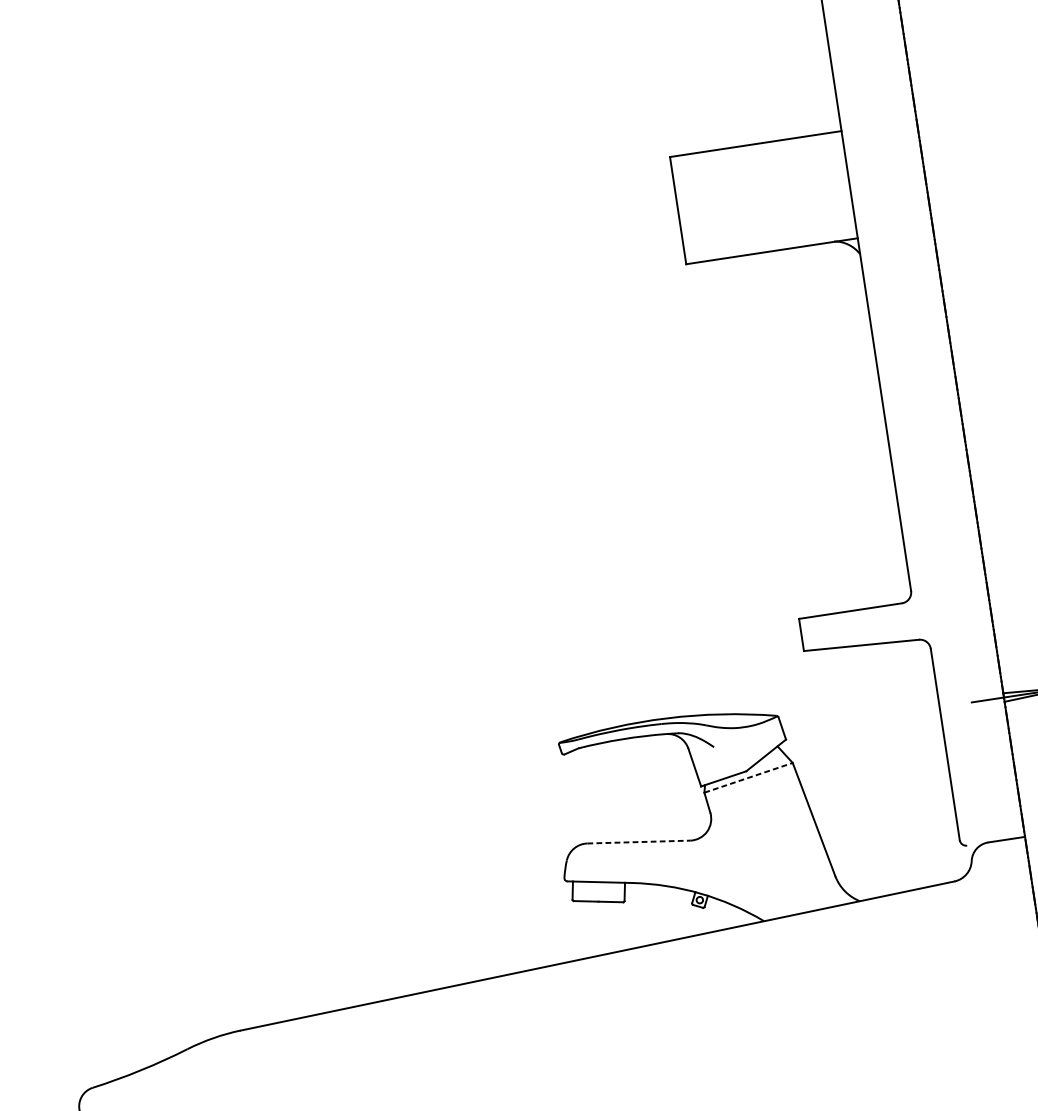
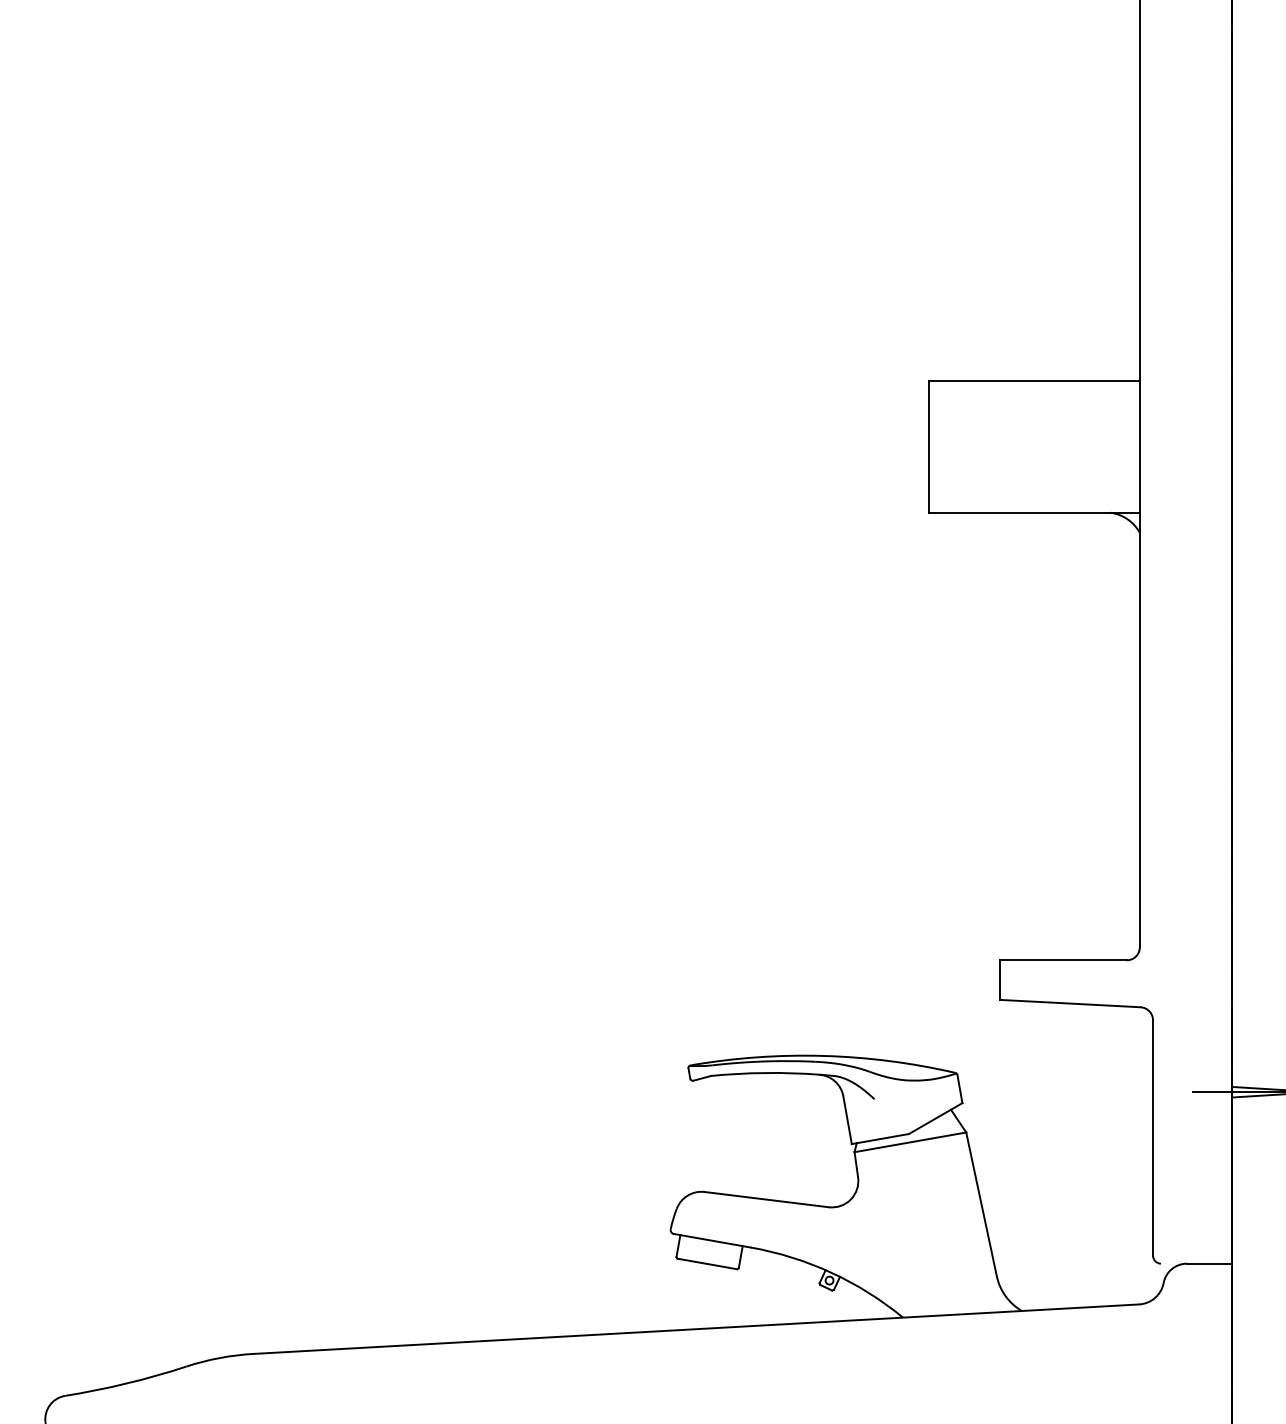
line: (748, 777) -> (910, 1142), dashed -> solid
line: (638, 842) -> (766, 1199), dashed -> solid

